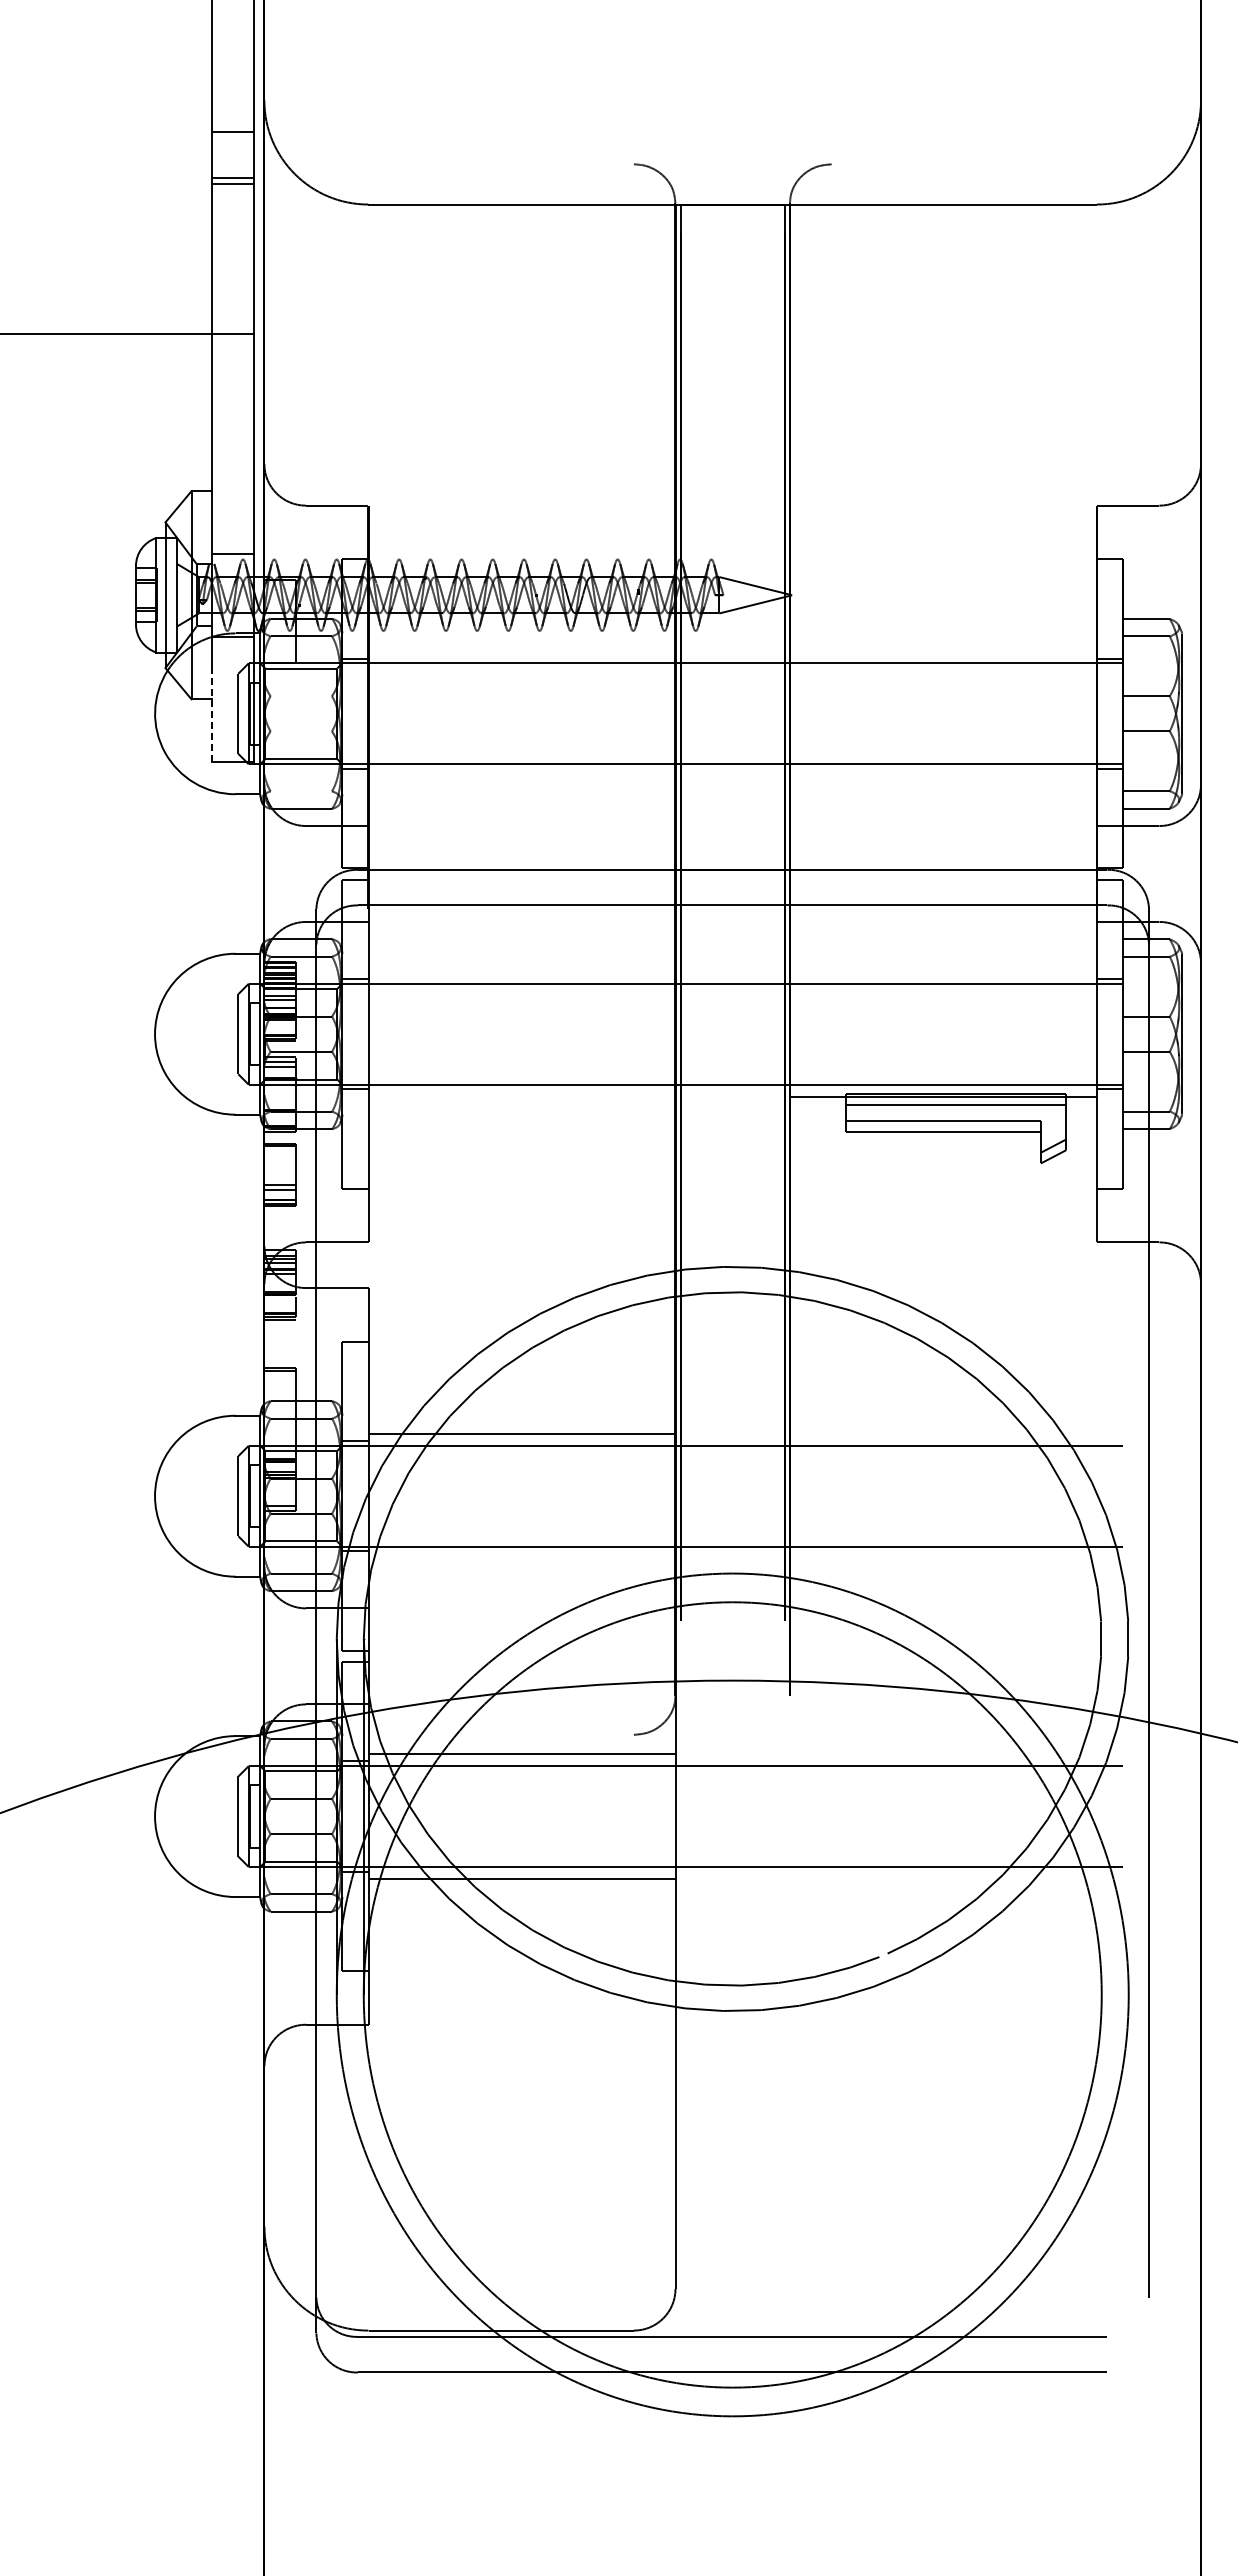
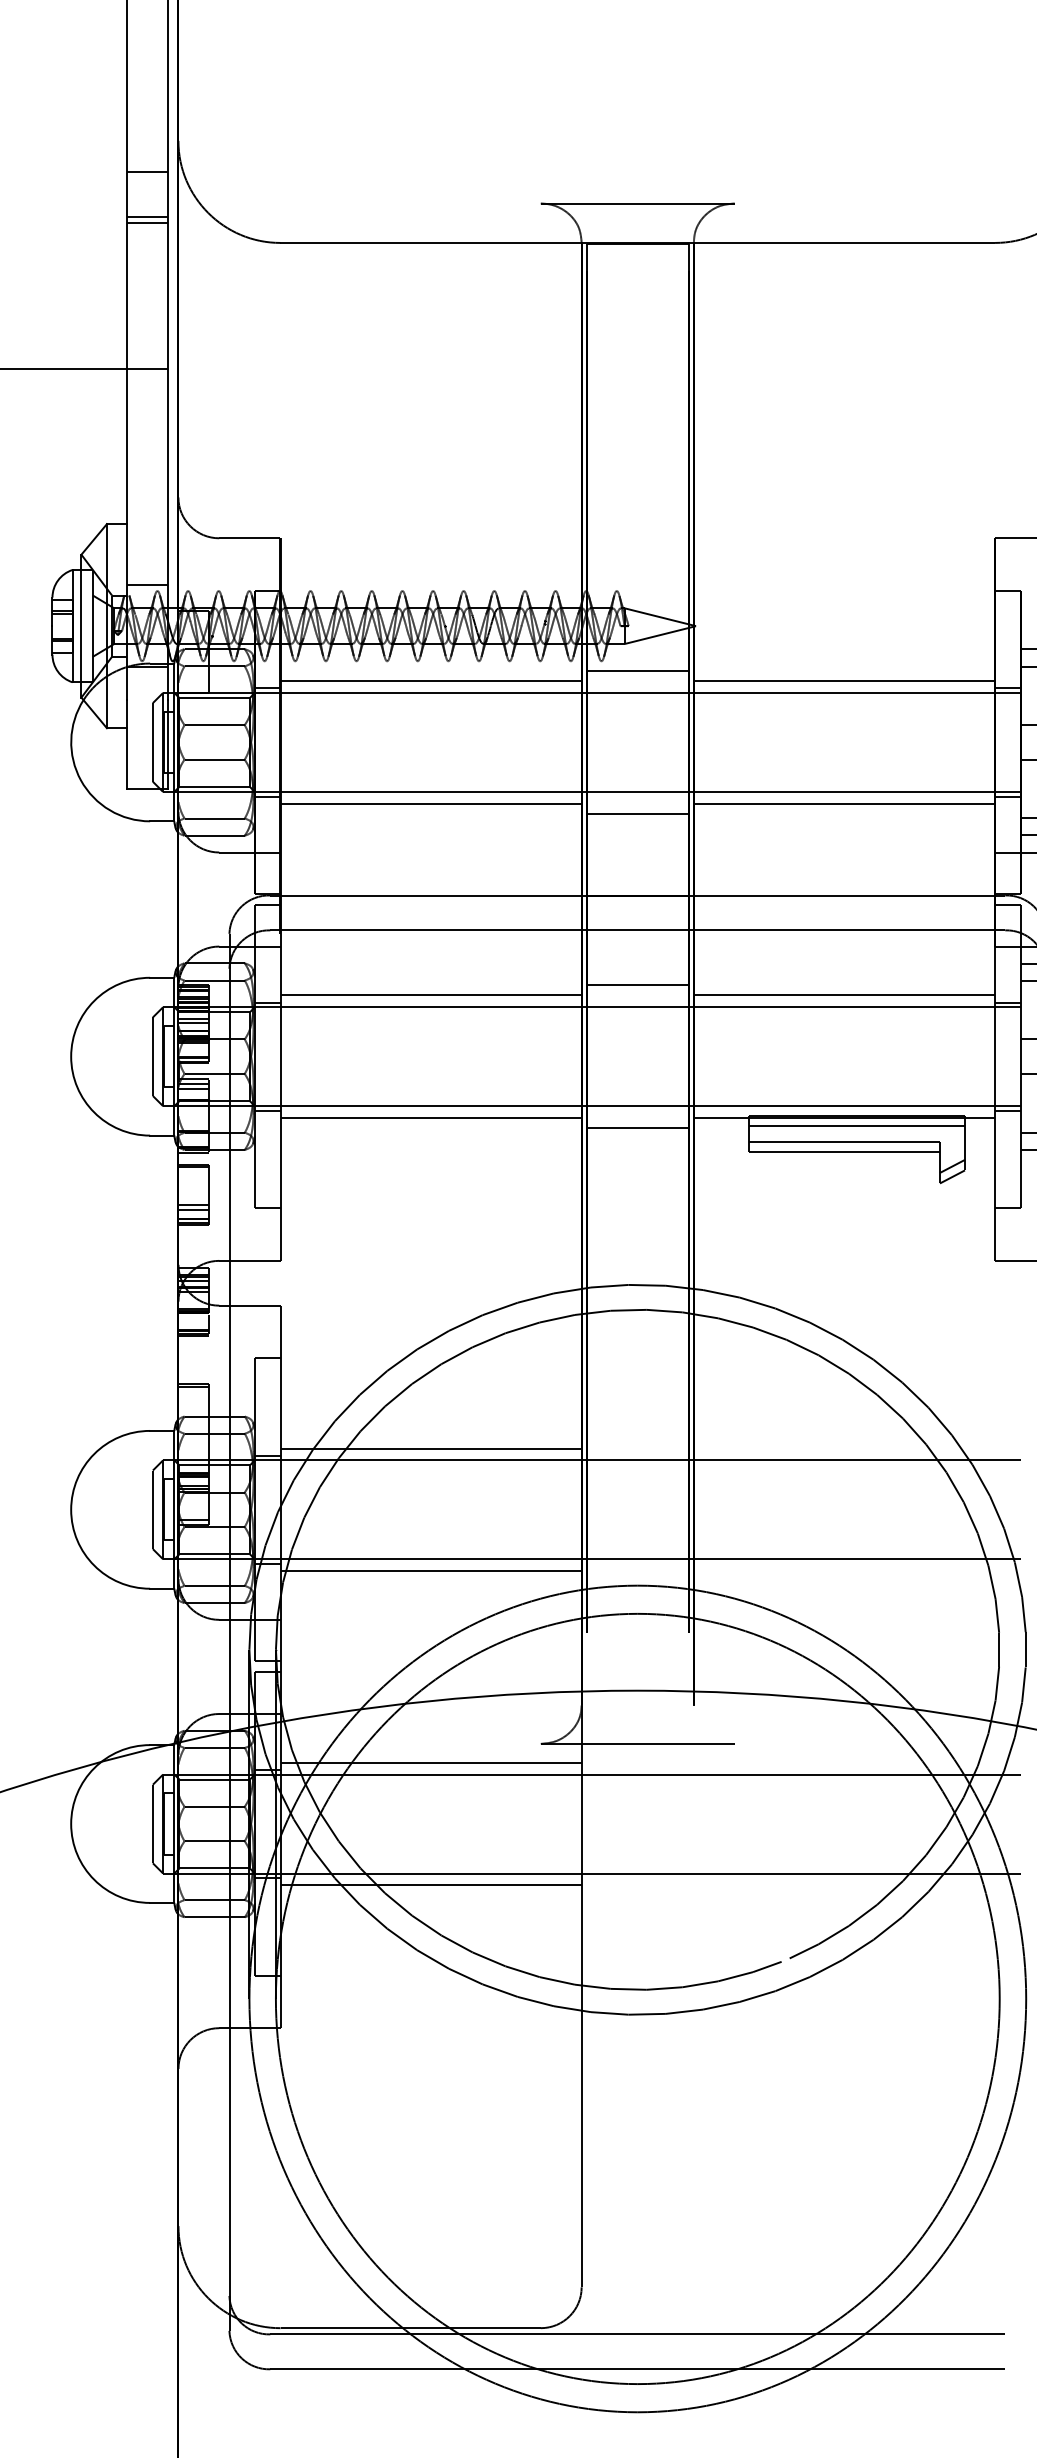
line: (732, 164) -> (637, 203), added
line: (732, 640) -> (637, 670), added
line: (521, 651) -> (430, 681), added
line: (942, 651) -> (843, 681), added
line: (301, 696) -> (214, 725), added
line: (212, 715) -> (127, 744), dashed -> solid
line: (301, 731) -> (214, 759), added
line: (521, 776) -> (430, 803), added
line: (942, 776) -> (843, 803), added
line: (732, 786) -> (637, 813), added
line: (301, 791) -> (214, 818), added
line: (732, 961) -> (637, 985), added
line: (521, 971) -> (430, 995), added
line: (943, 971) -> (844, 995), added
line: (521, 1096) -> (430, 1117), added
line: (732, 1107) -> (637, 1128), added
line: (521, 1558) -> (430, 1570), added
line: (732, 1734) -> (637, 1743), added

